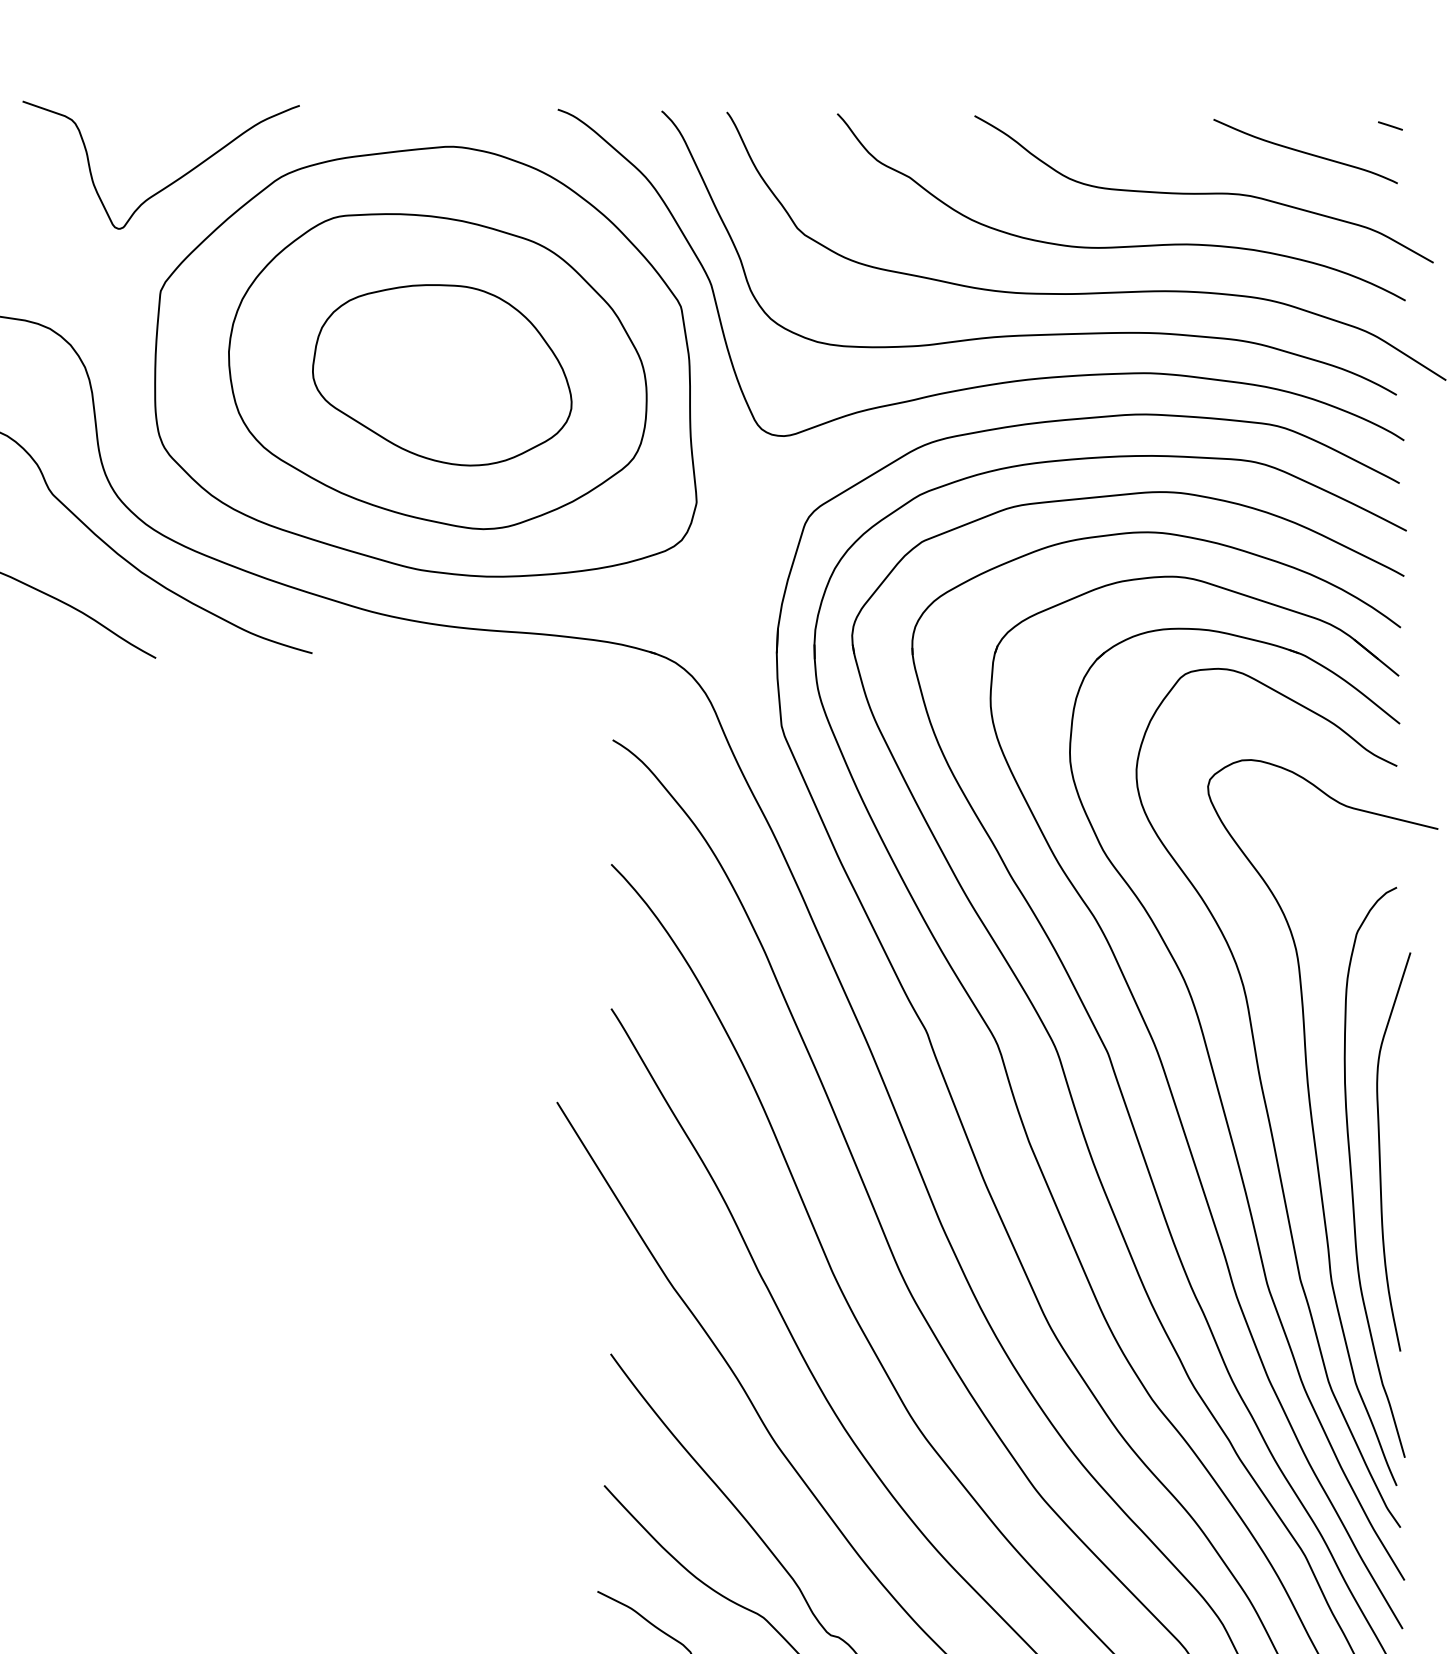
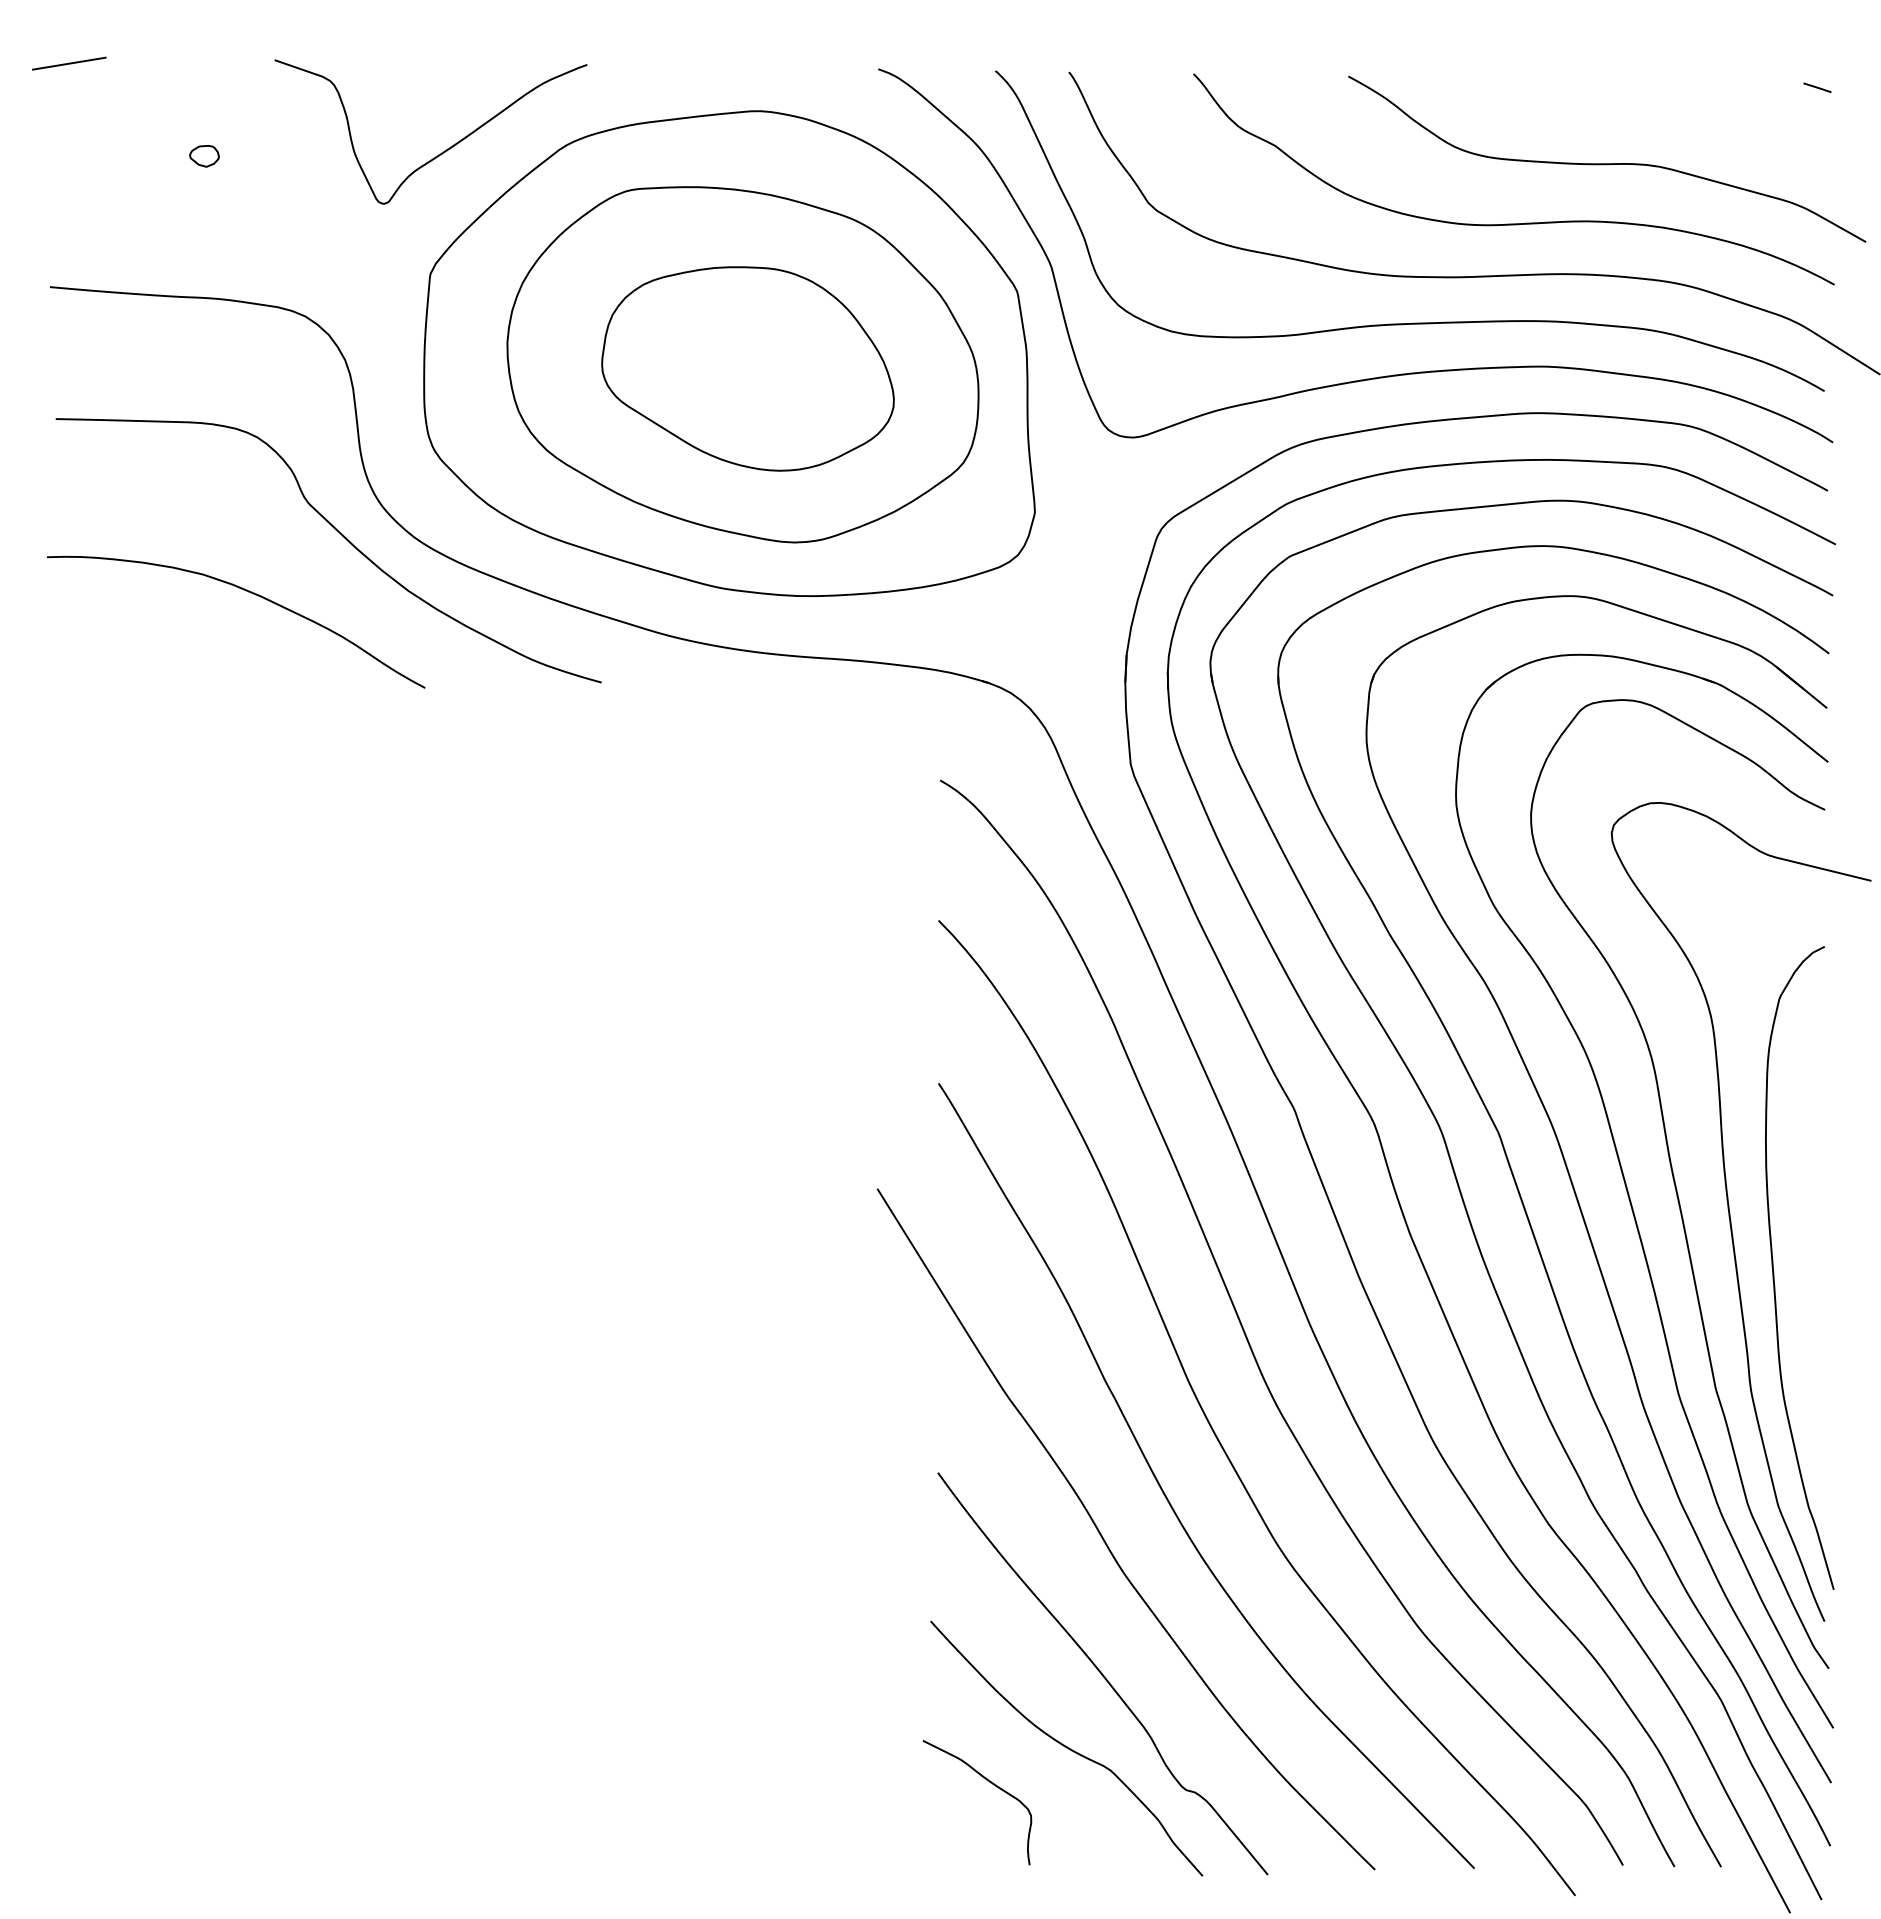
curve: (1304, 151) -> (1720, 116), removed
curve: (1380, 1152) -> (1806, 1245), removed

